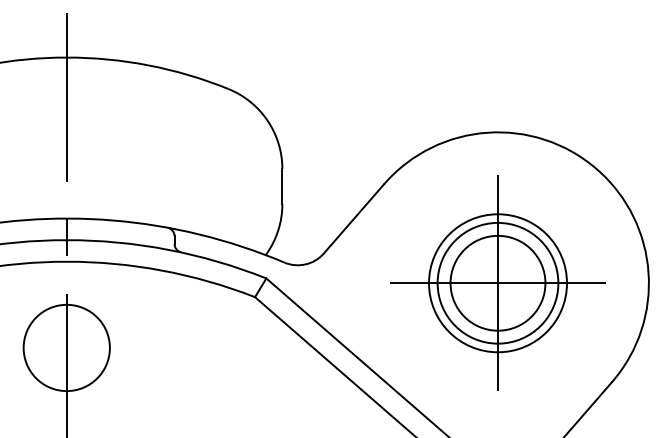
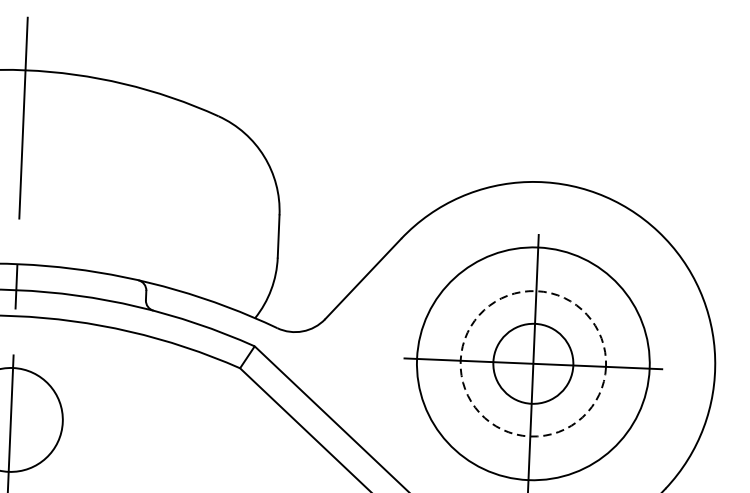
circle: (497, 282) -> (532, 362), size x0.7
circle: (497, 282) -> (532, 362), solid -> dashed
circle: (497, 283) -> (532, 364), size x1.4

